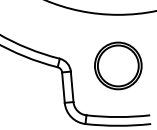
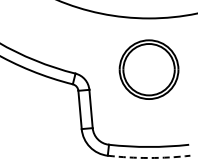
part: (117, 65) -> (148, 69), moved
arc: (118, 125) -> (149, 157), solid -> dashed

